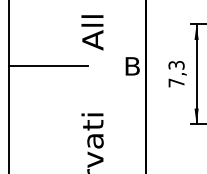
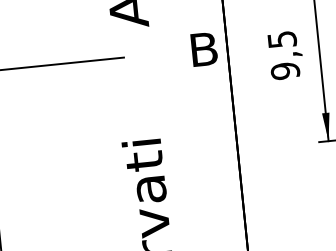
text: (176, 74) -> (283, 55), 7,3 -> 9,5

